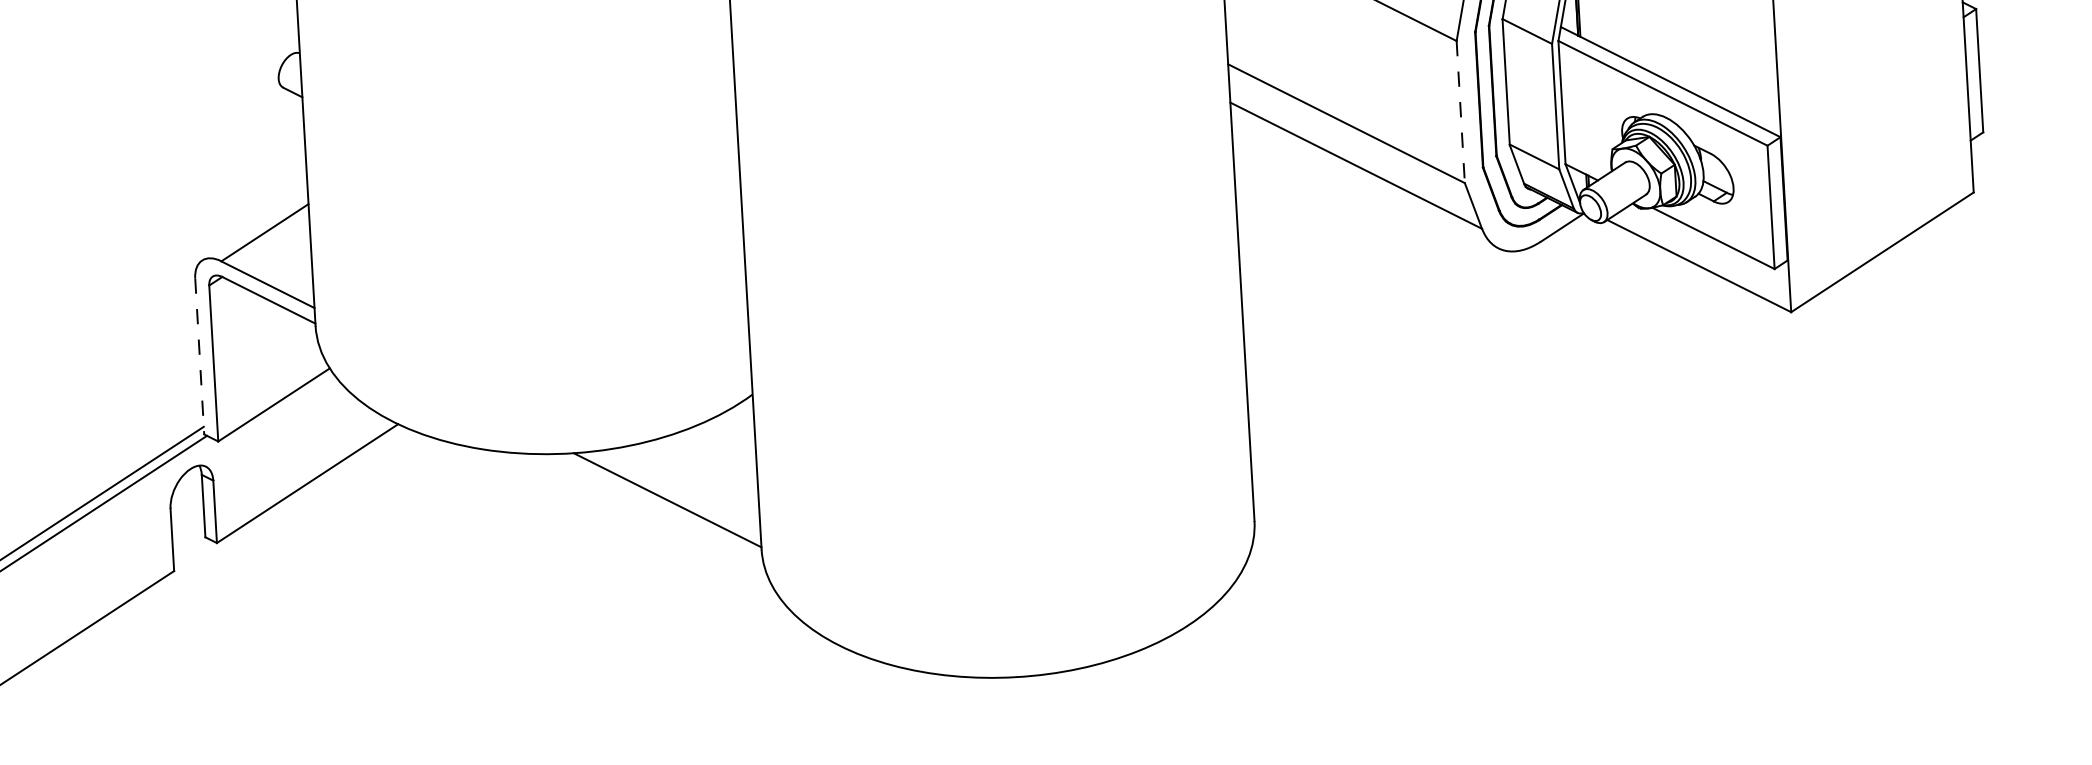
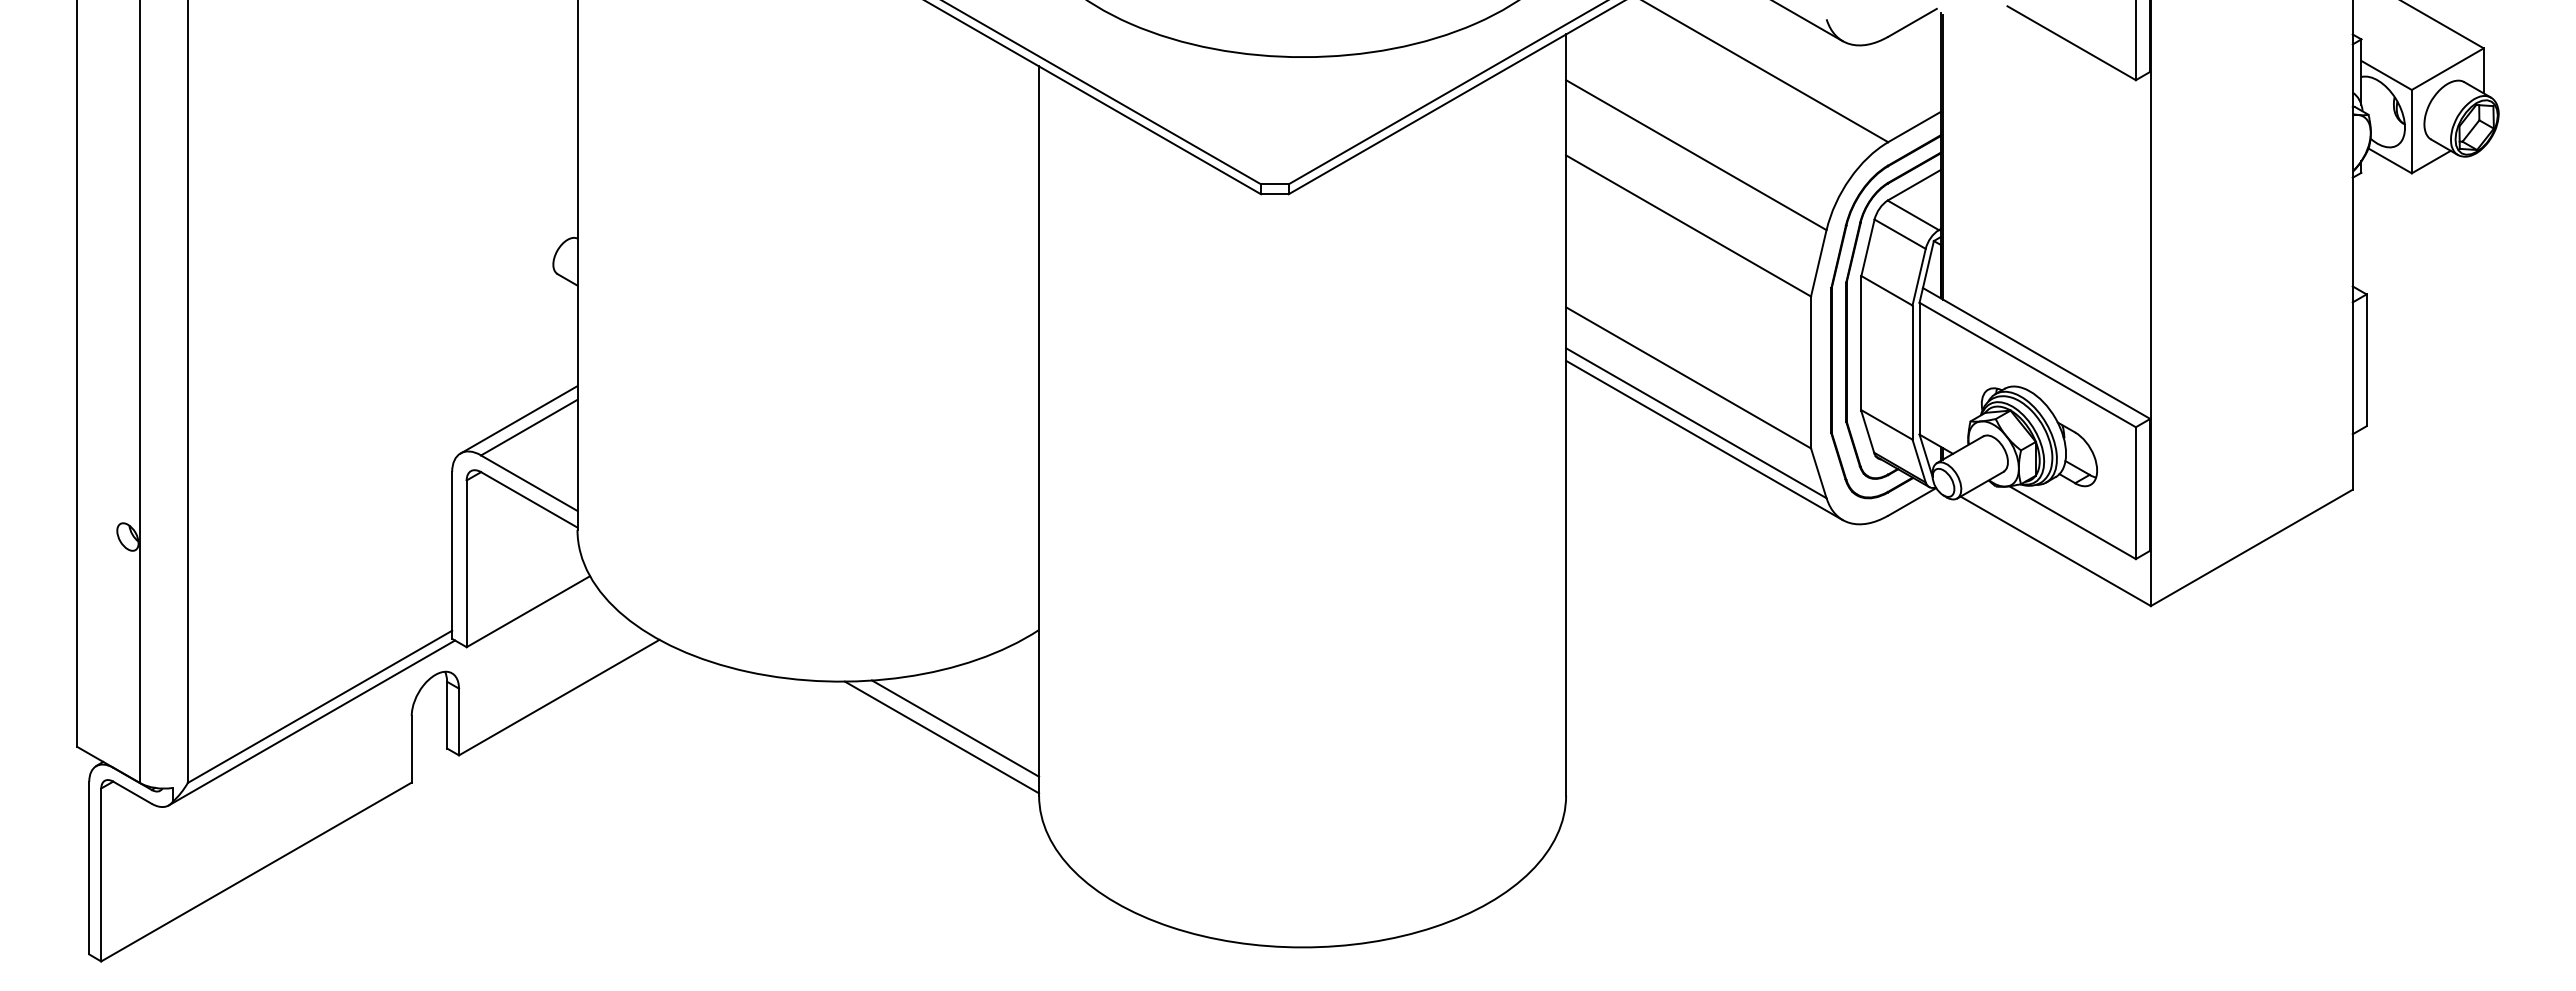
line: (1461, 112) -> (1811, 372), dashed -> solid
line: (1364, 181) -> (1704, 440), added
line: (254, 225) -> (518, 419), added
line: (200, 357) -> (452, 556), dashed -> solid
line: (679, 491) -> (955, 728), added

